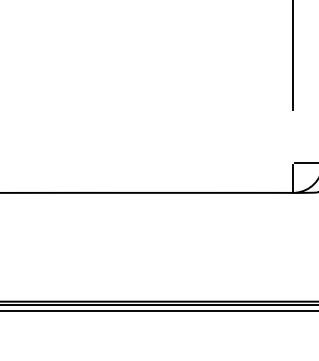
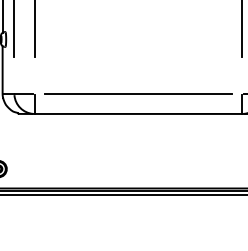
line: (141, 162) -> (138, 93), added

